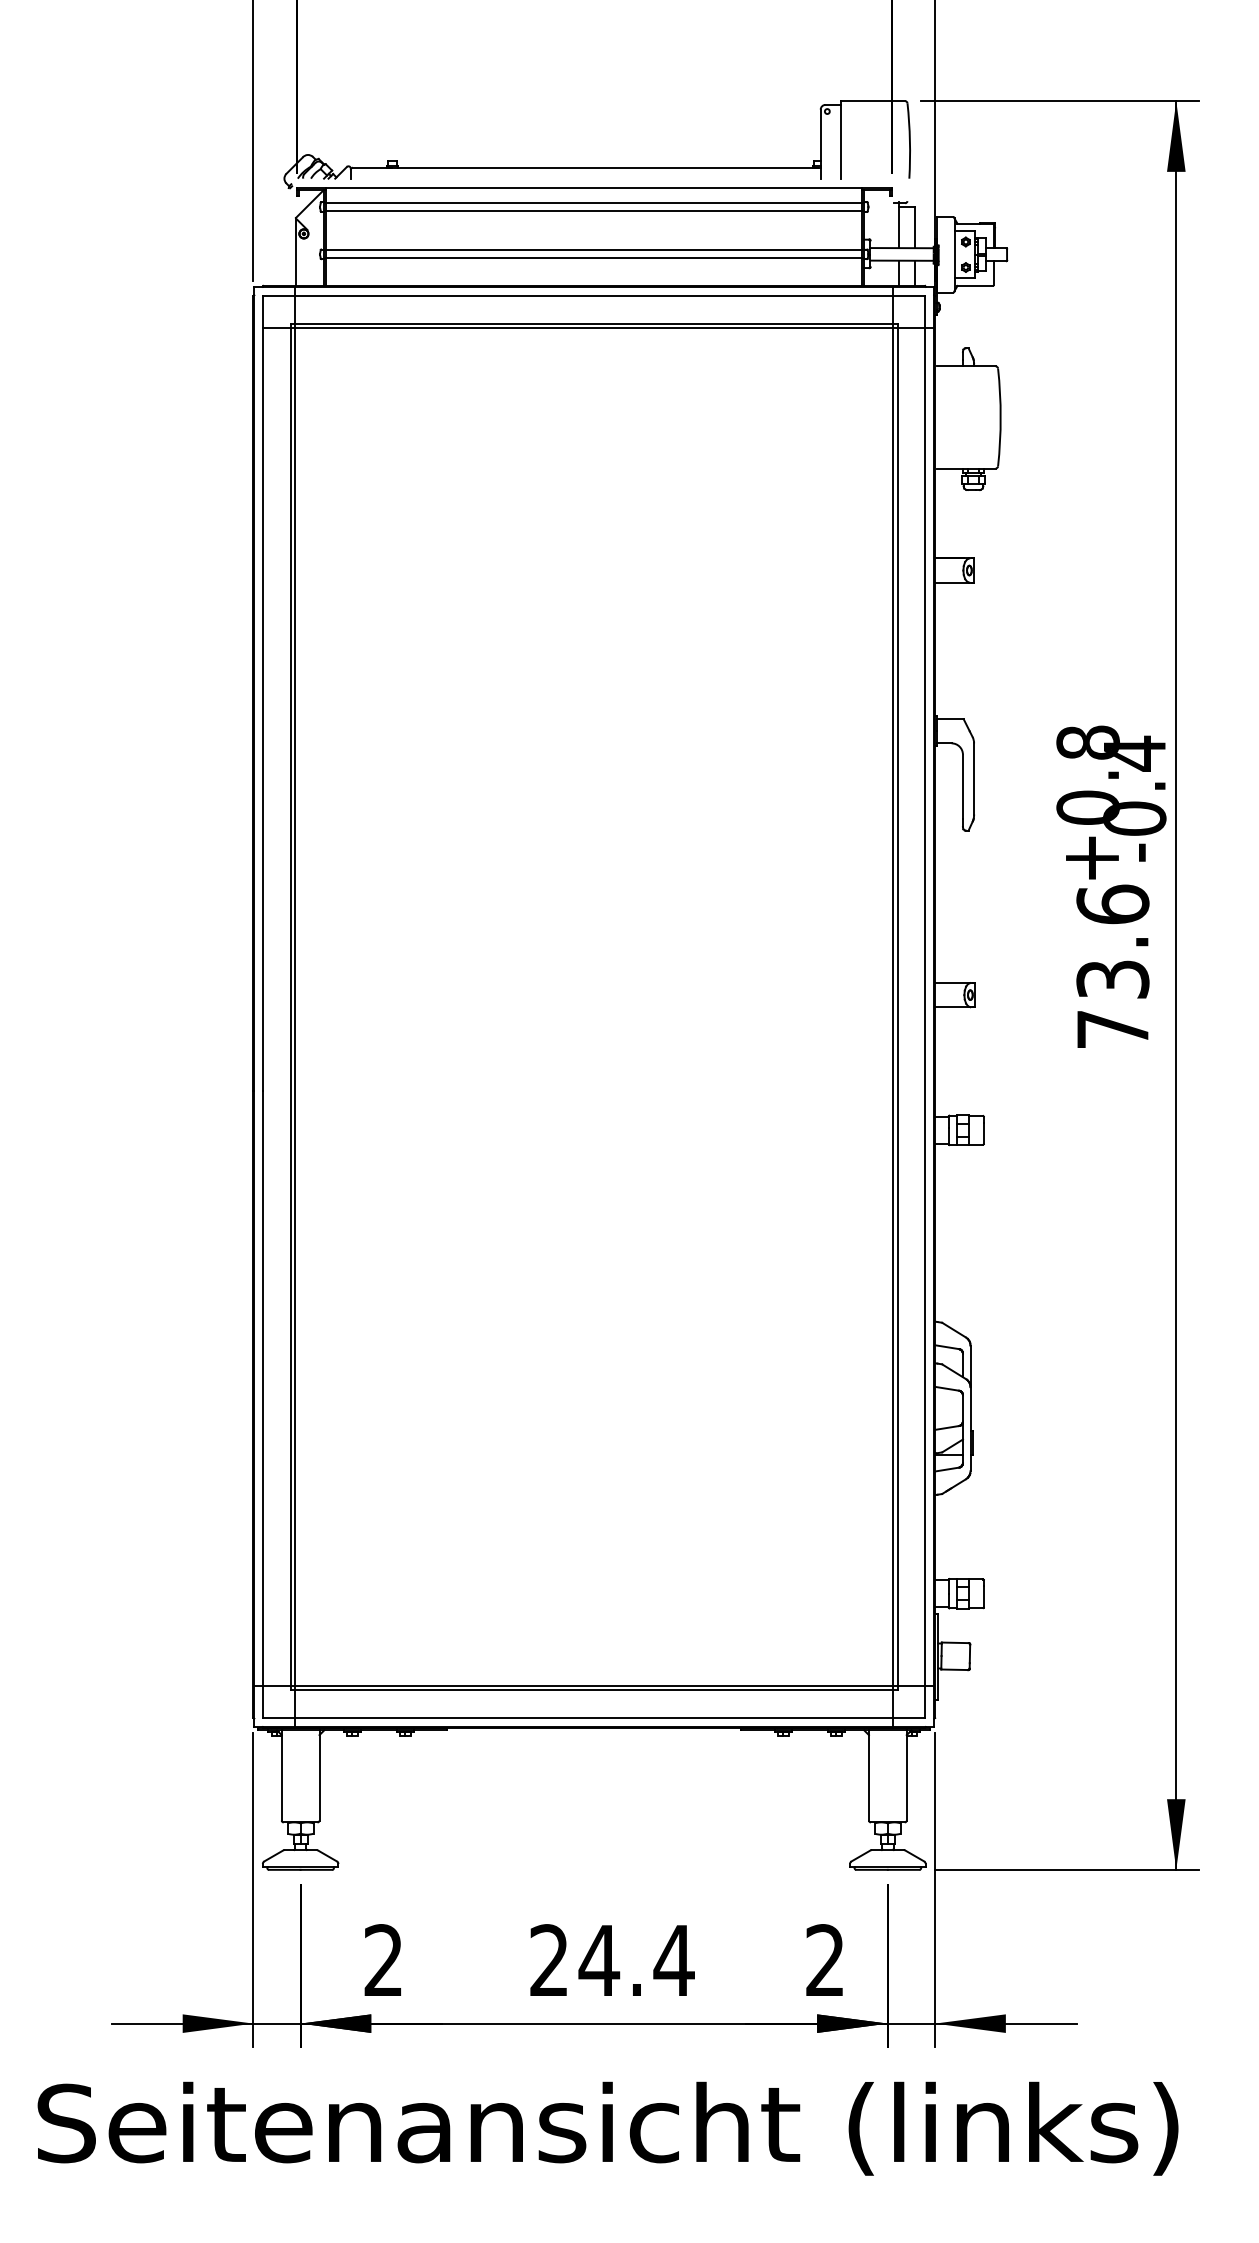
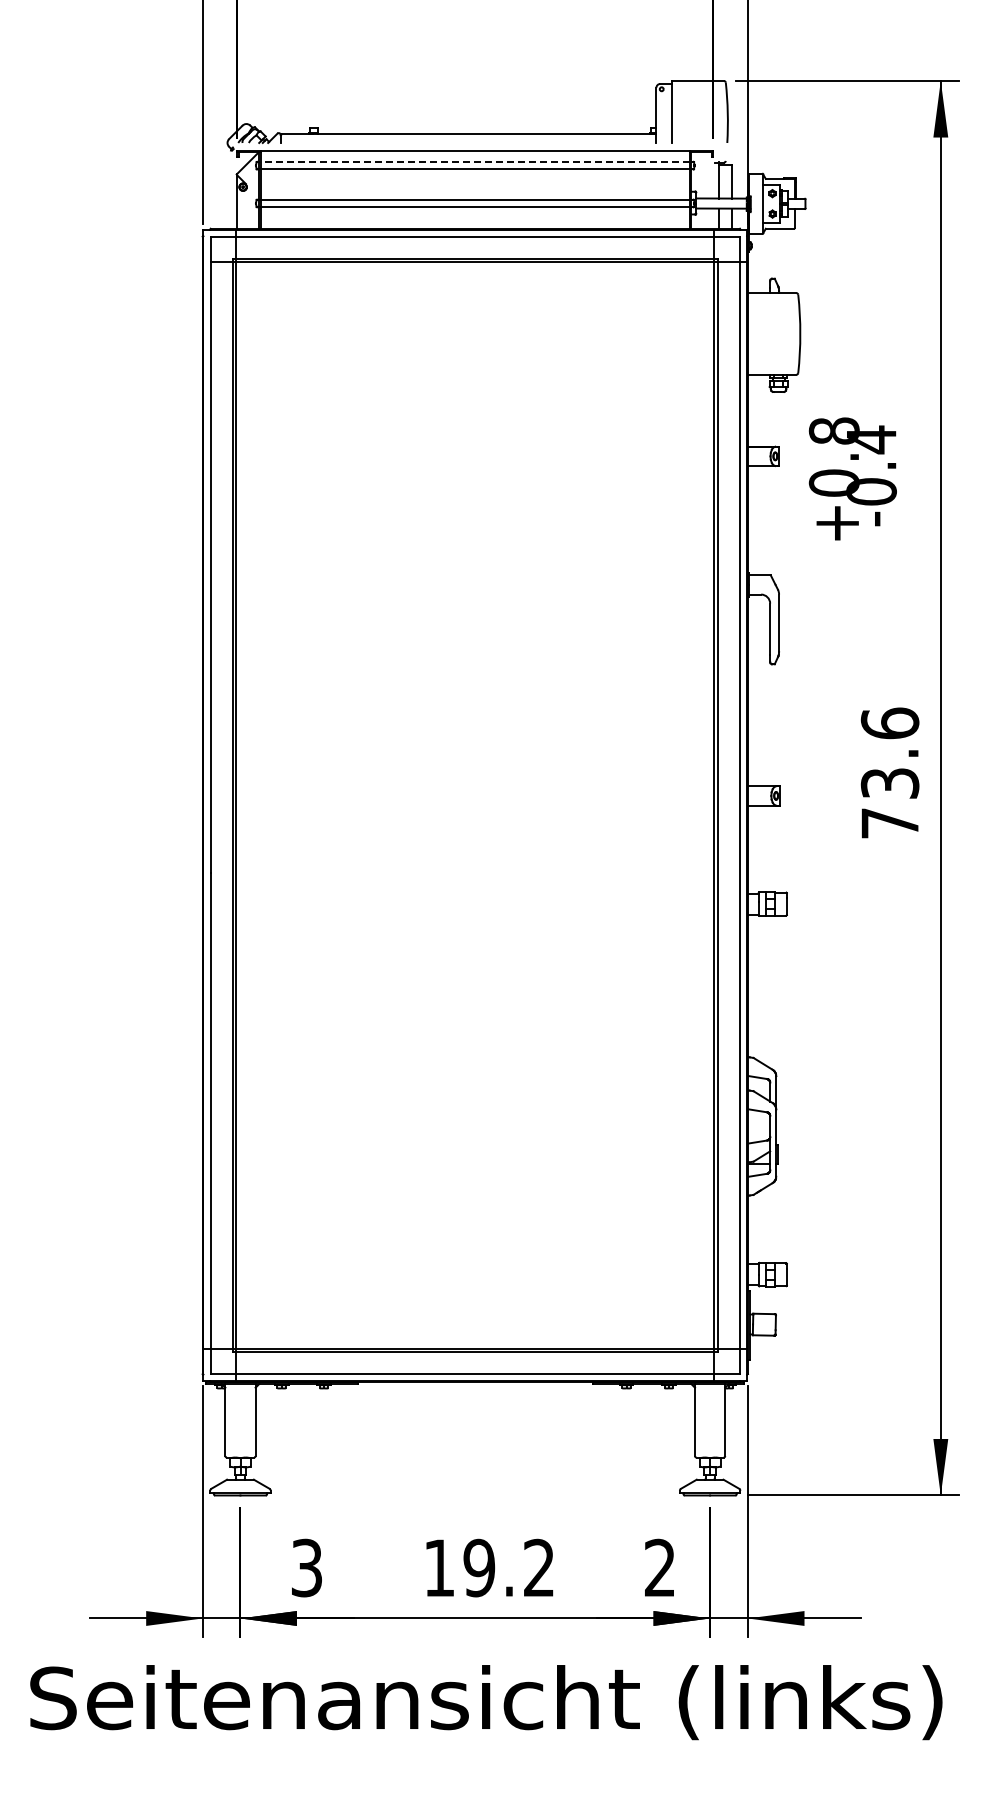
line: (593, 203) -> (474, 162), solid -> dashed
text: (1110, 802) -> (852, 478), moved
text: (383, 1959) -> (306, 1567), 2 -> 3
text: (611, 1959) -> (489, 1567), 24.4 -> 19.2

